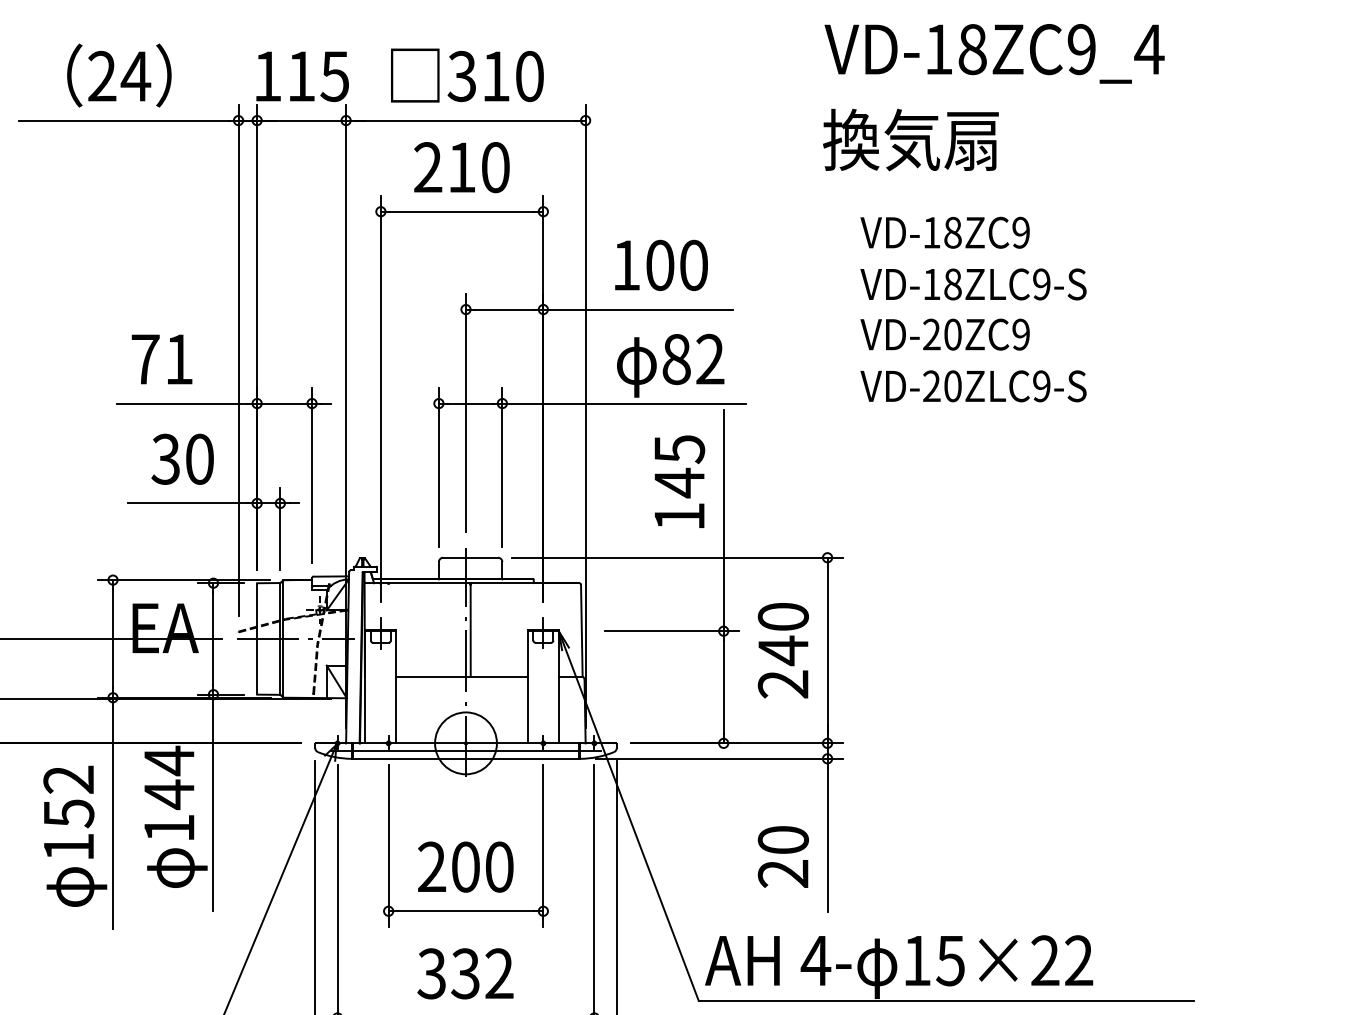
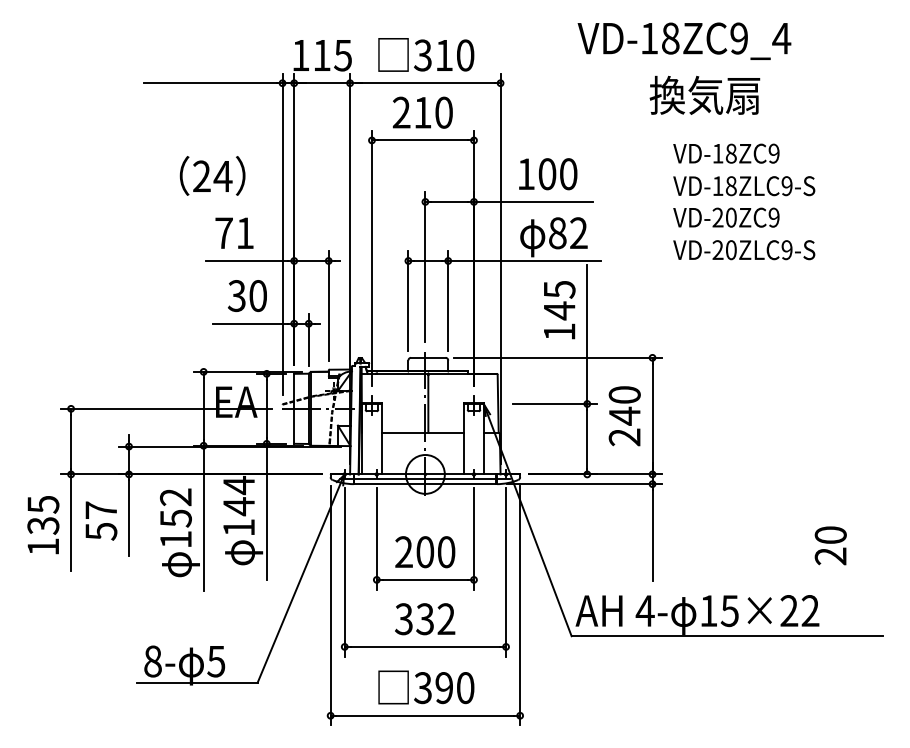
text: (994, 52) -> (684, 40), moved
text: (119, 74) -> (212, 175), moved
text: (782, 856) -> (830, 545), moved

